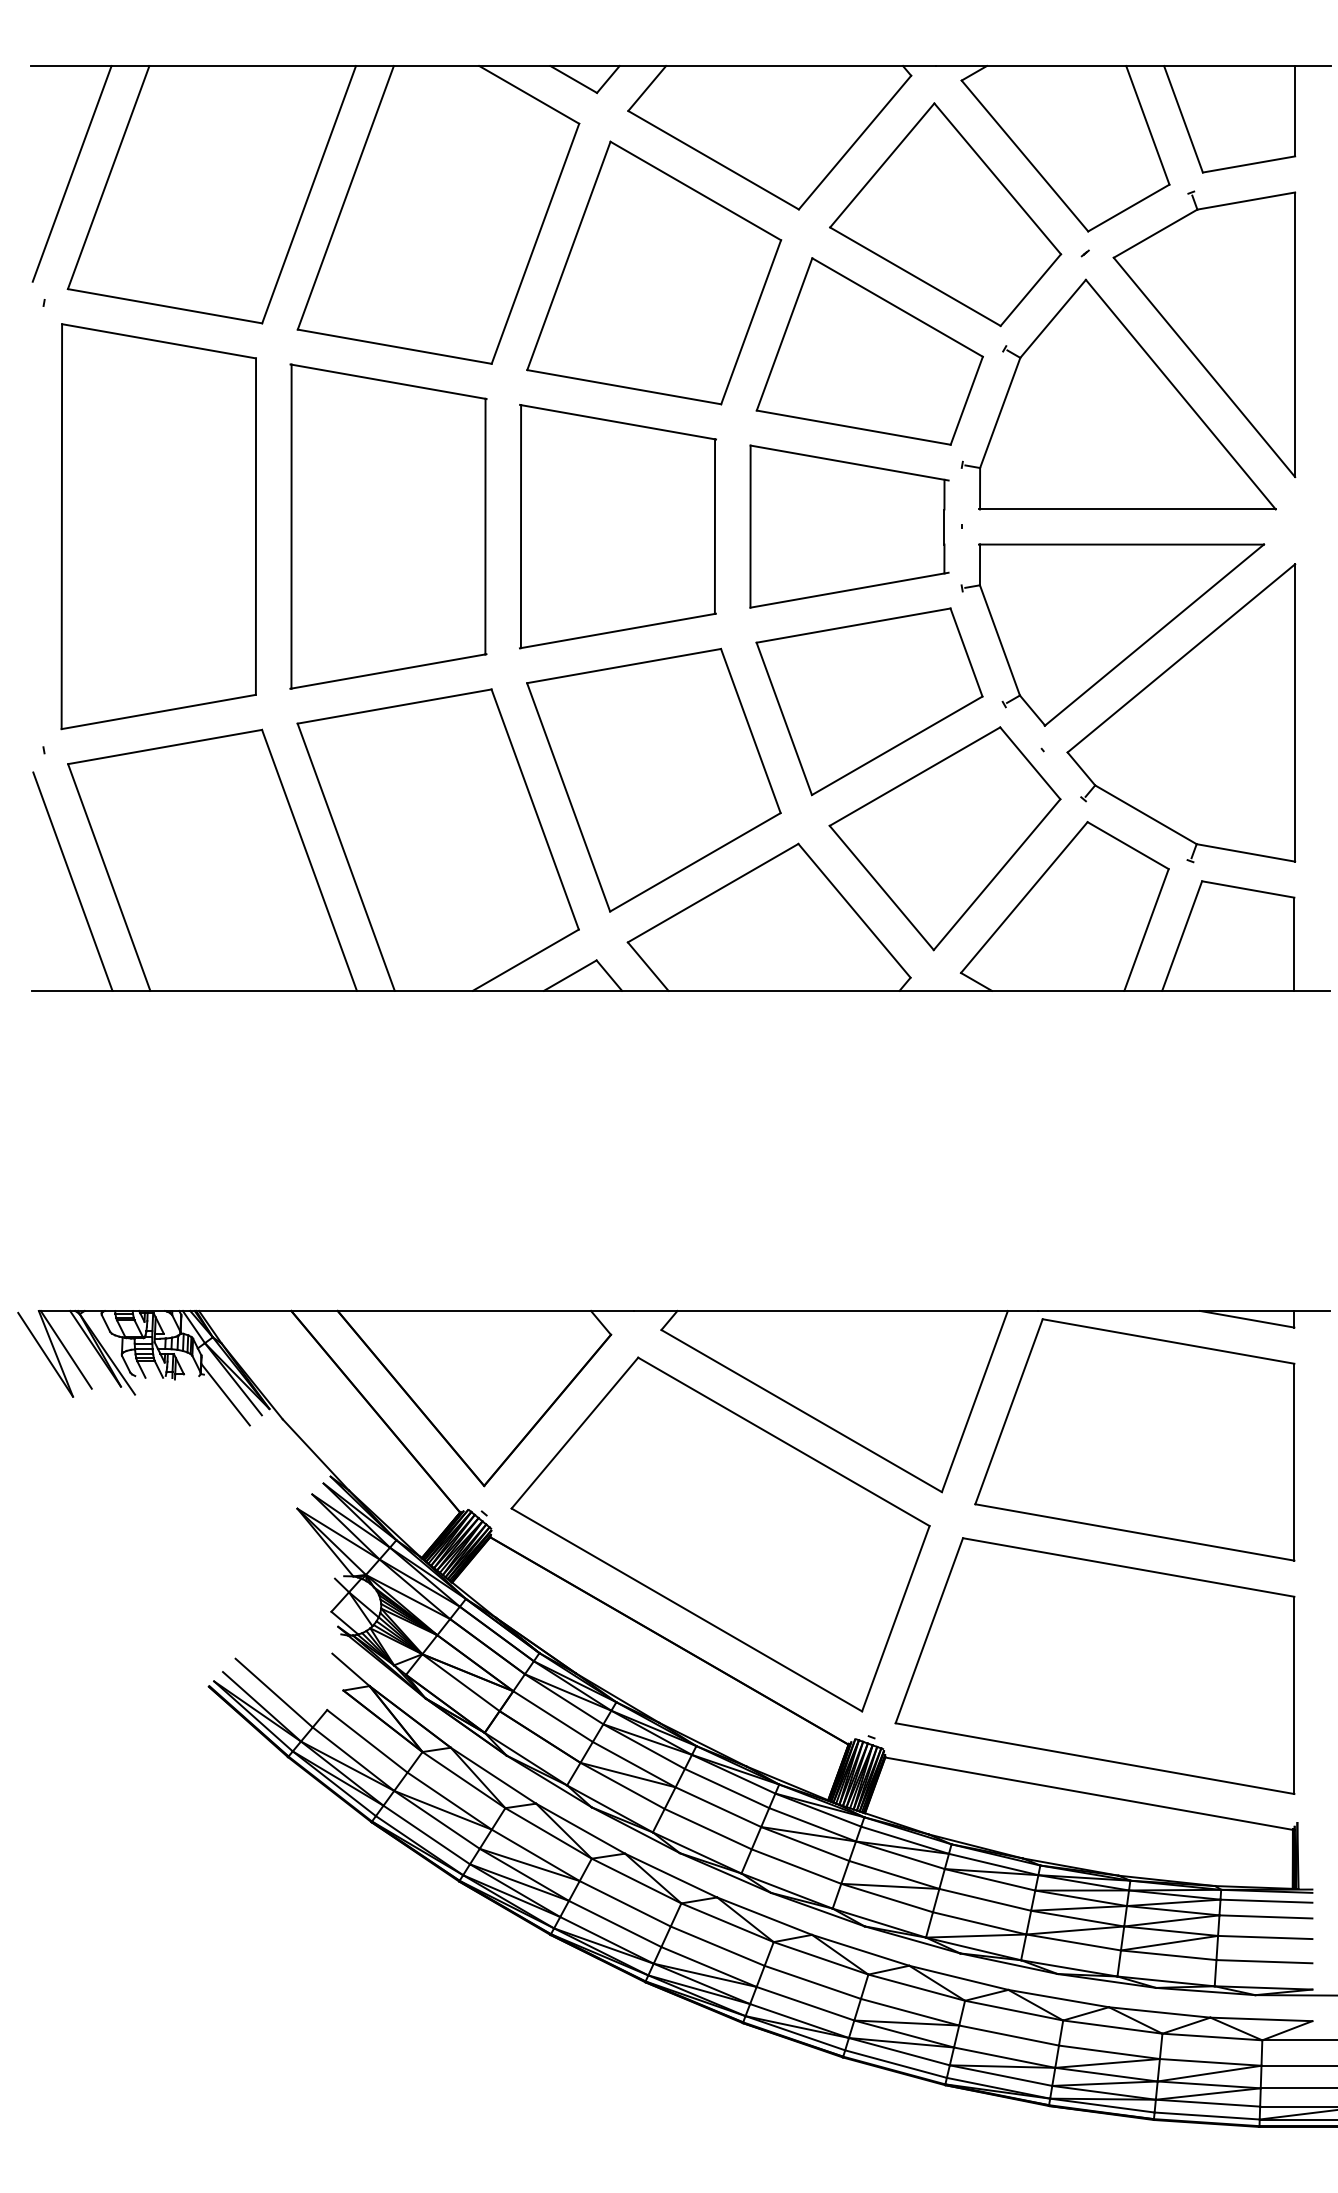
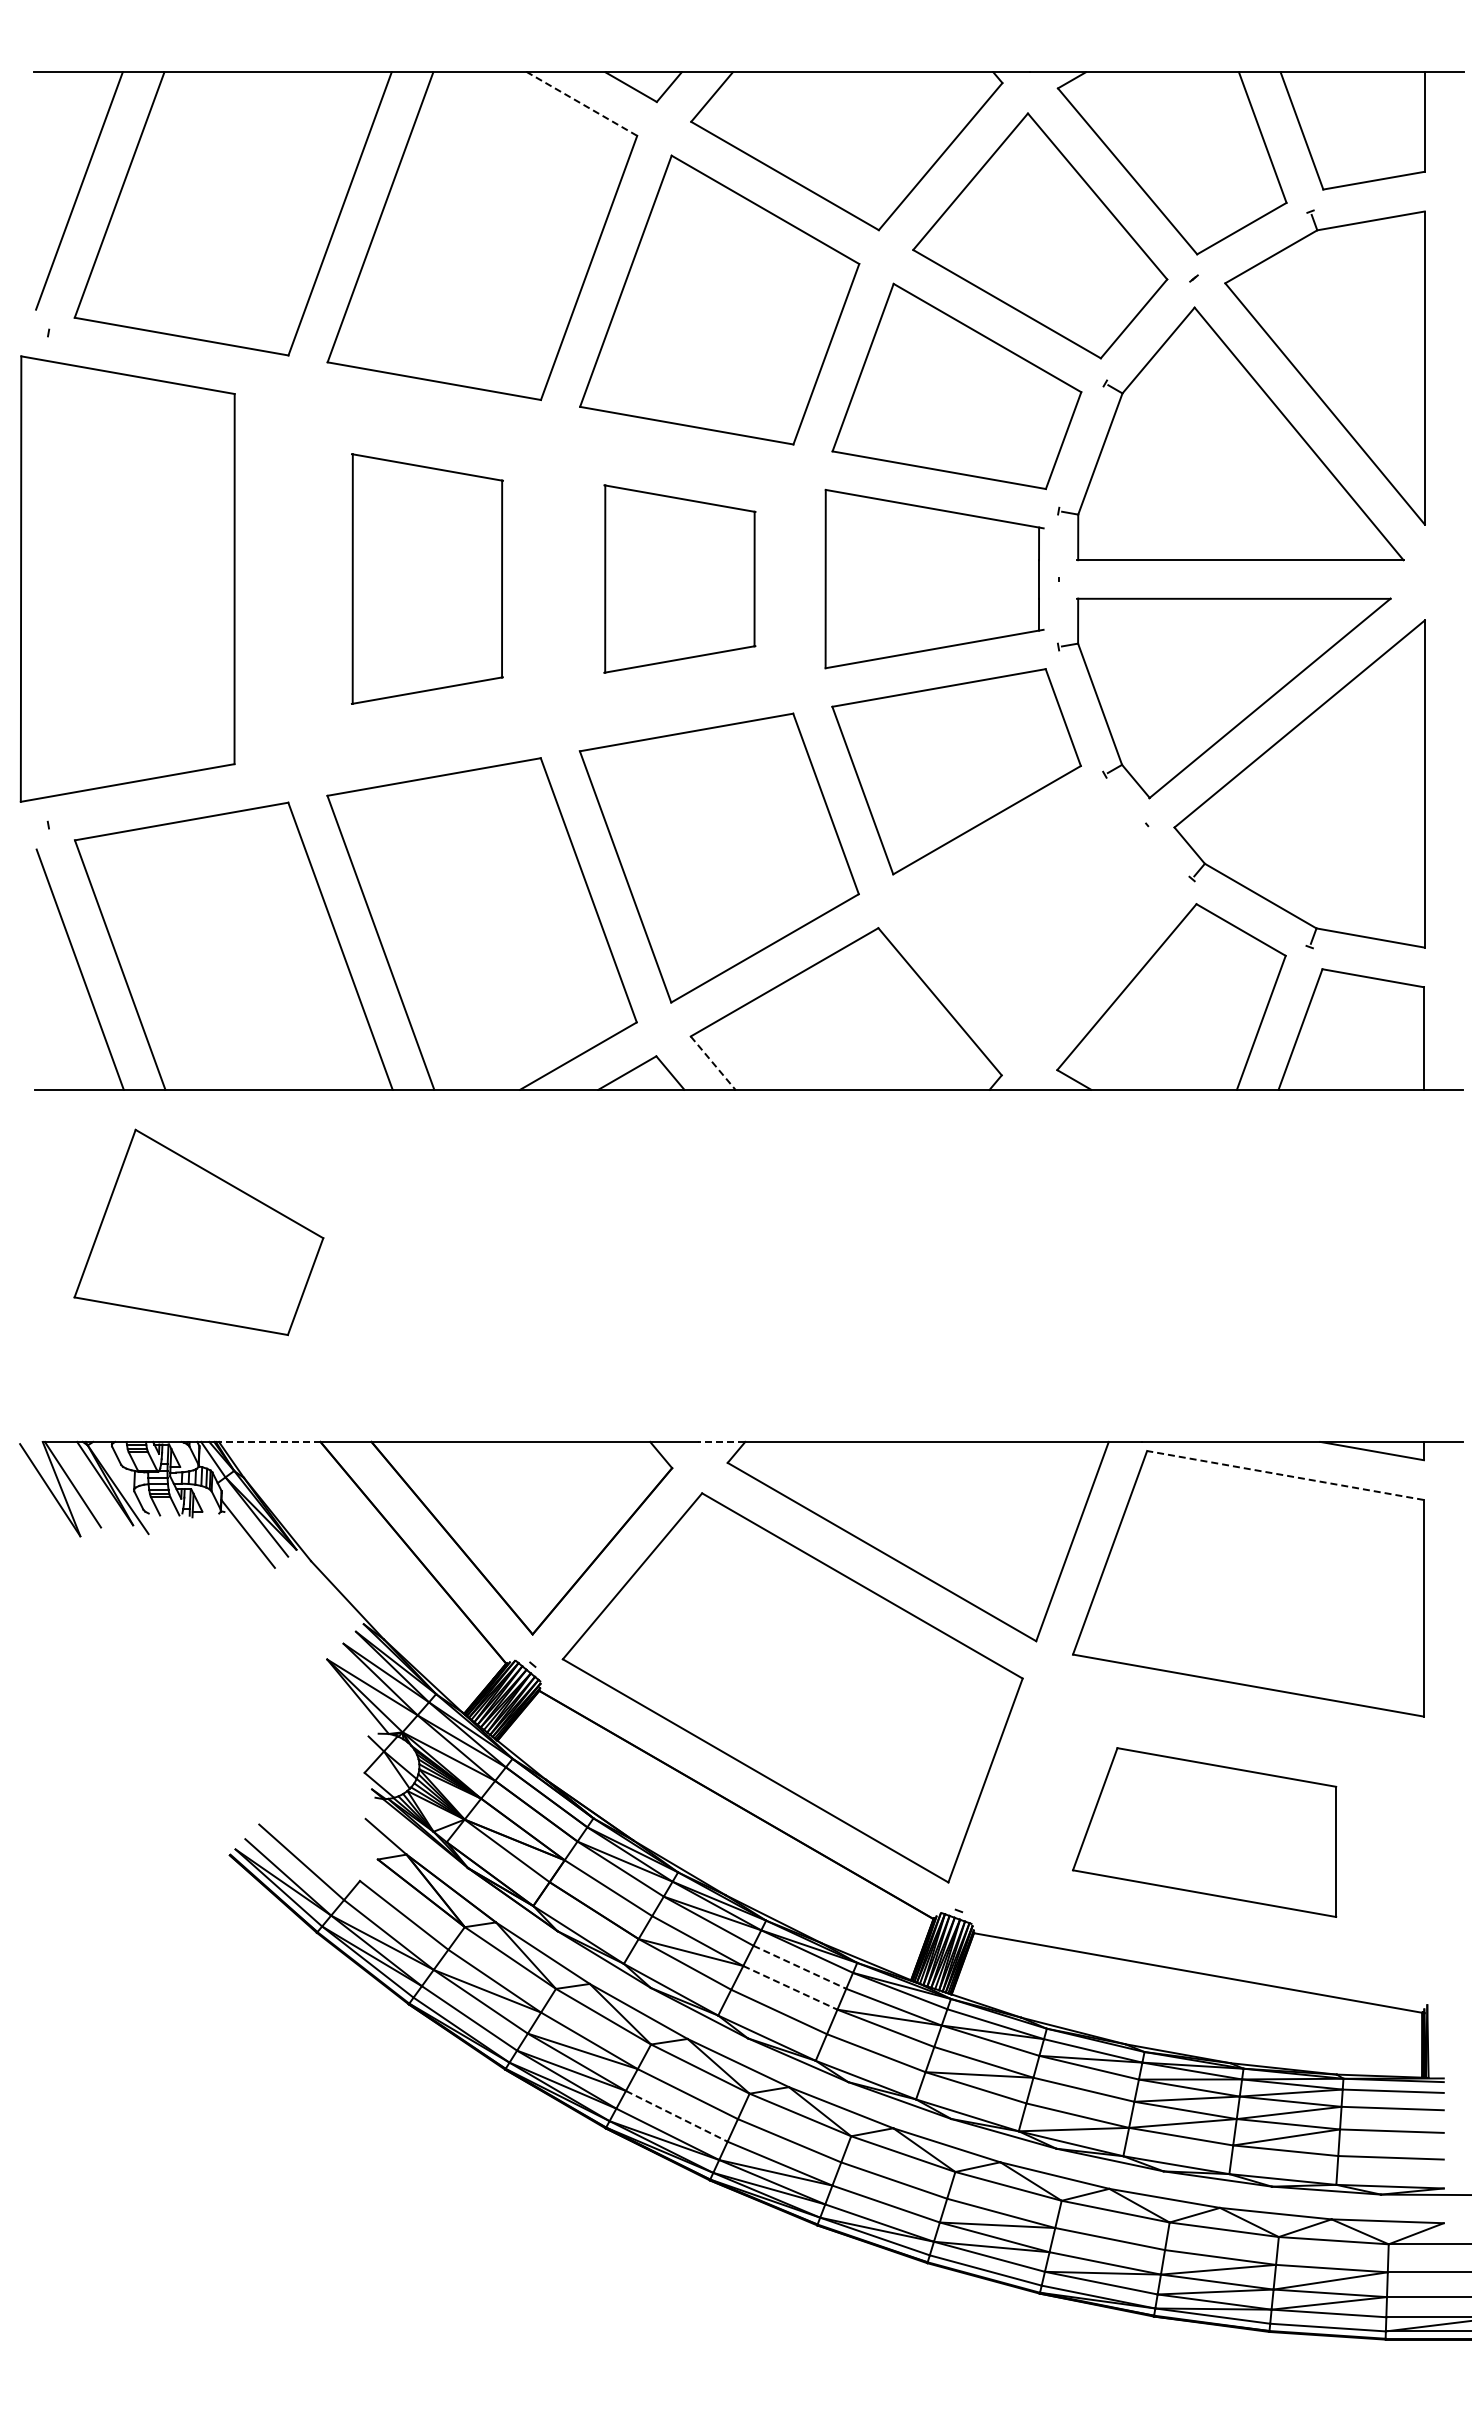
line: (528, 94) -> (581, 103), solid -> dashed
part: (158, 526) -> (127, 578), moved
part: (388, 526) -> (427, 578), size x0.7
part: (617, 526) -> (679, 578), size x0.7
part: (944, 838) -> (1039, 922), removed
line: (648, 966) -> (713, 1063), solid -> dashed
part: (180, 1120) -> (198, 1232), added
line: (244, 1310) -> (269, 1441), solid -> dashed
line: (655, 1310) -> (721, 1441), solid -> dashed
line: (1168, 1341) -> (1285, 1475), solid -> dashed
part: (1094, 1665) -> (1204, 1832), size x0.6
line: (727, 1788) -> (800, 1967), solid -> dashed
line: (718, 1806) -> (790, 1987), solid -> dashed
line: (614, 1924) -> (676, 2116), solid -> dashed

